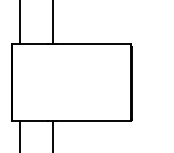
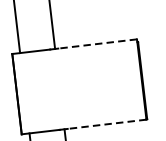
line: (93, 44) -> (97, 44), solid -> dashed
line: (93, 120) -> (106, 124), solid -> dashed

